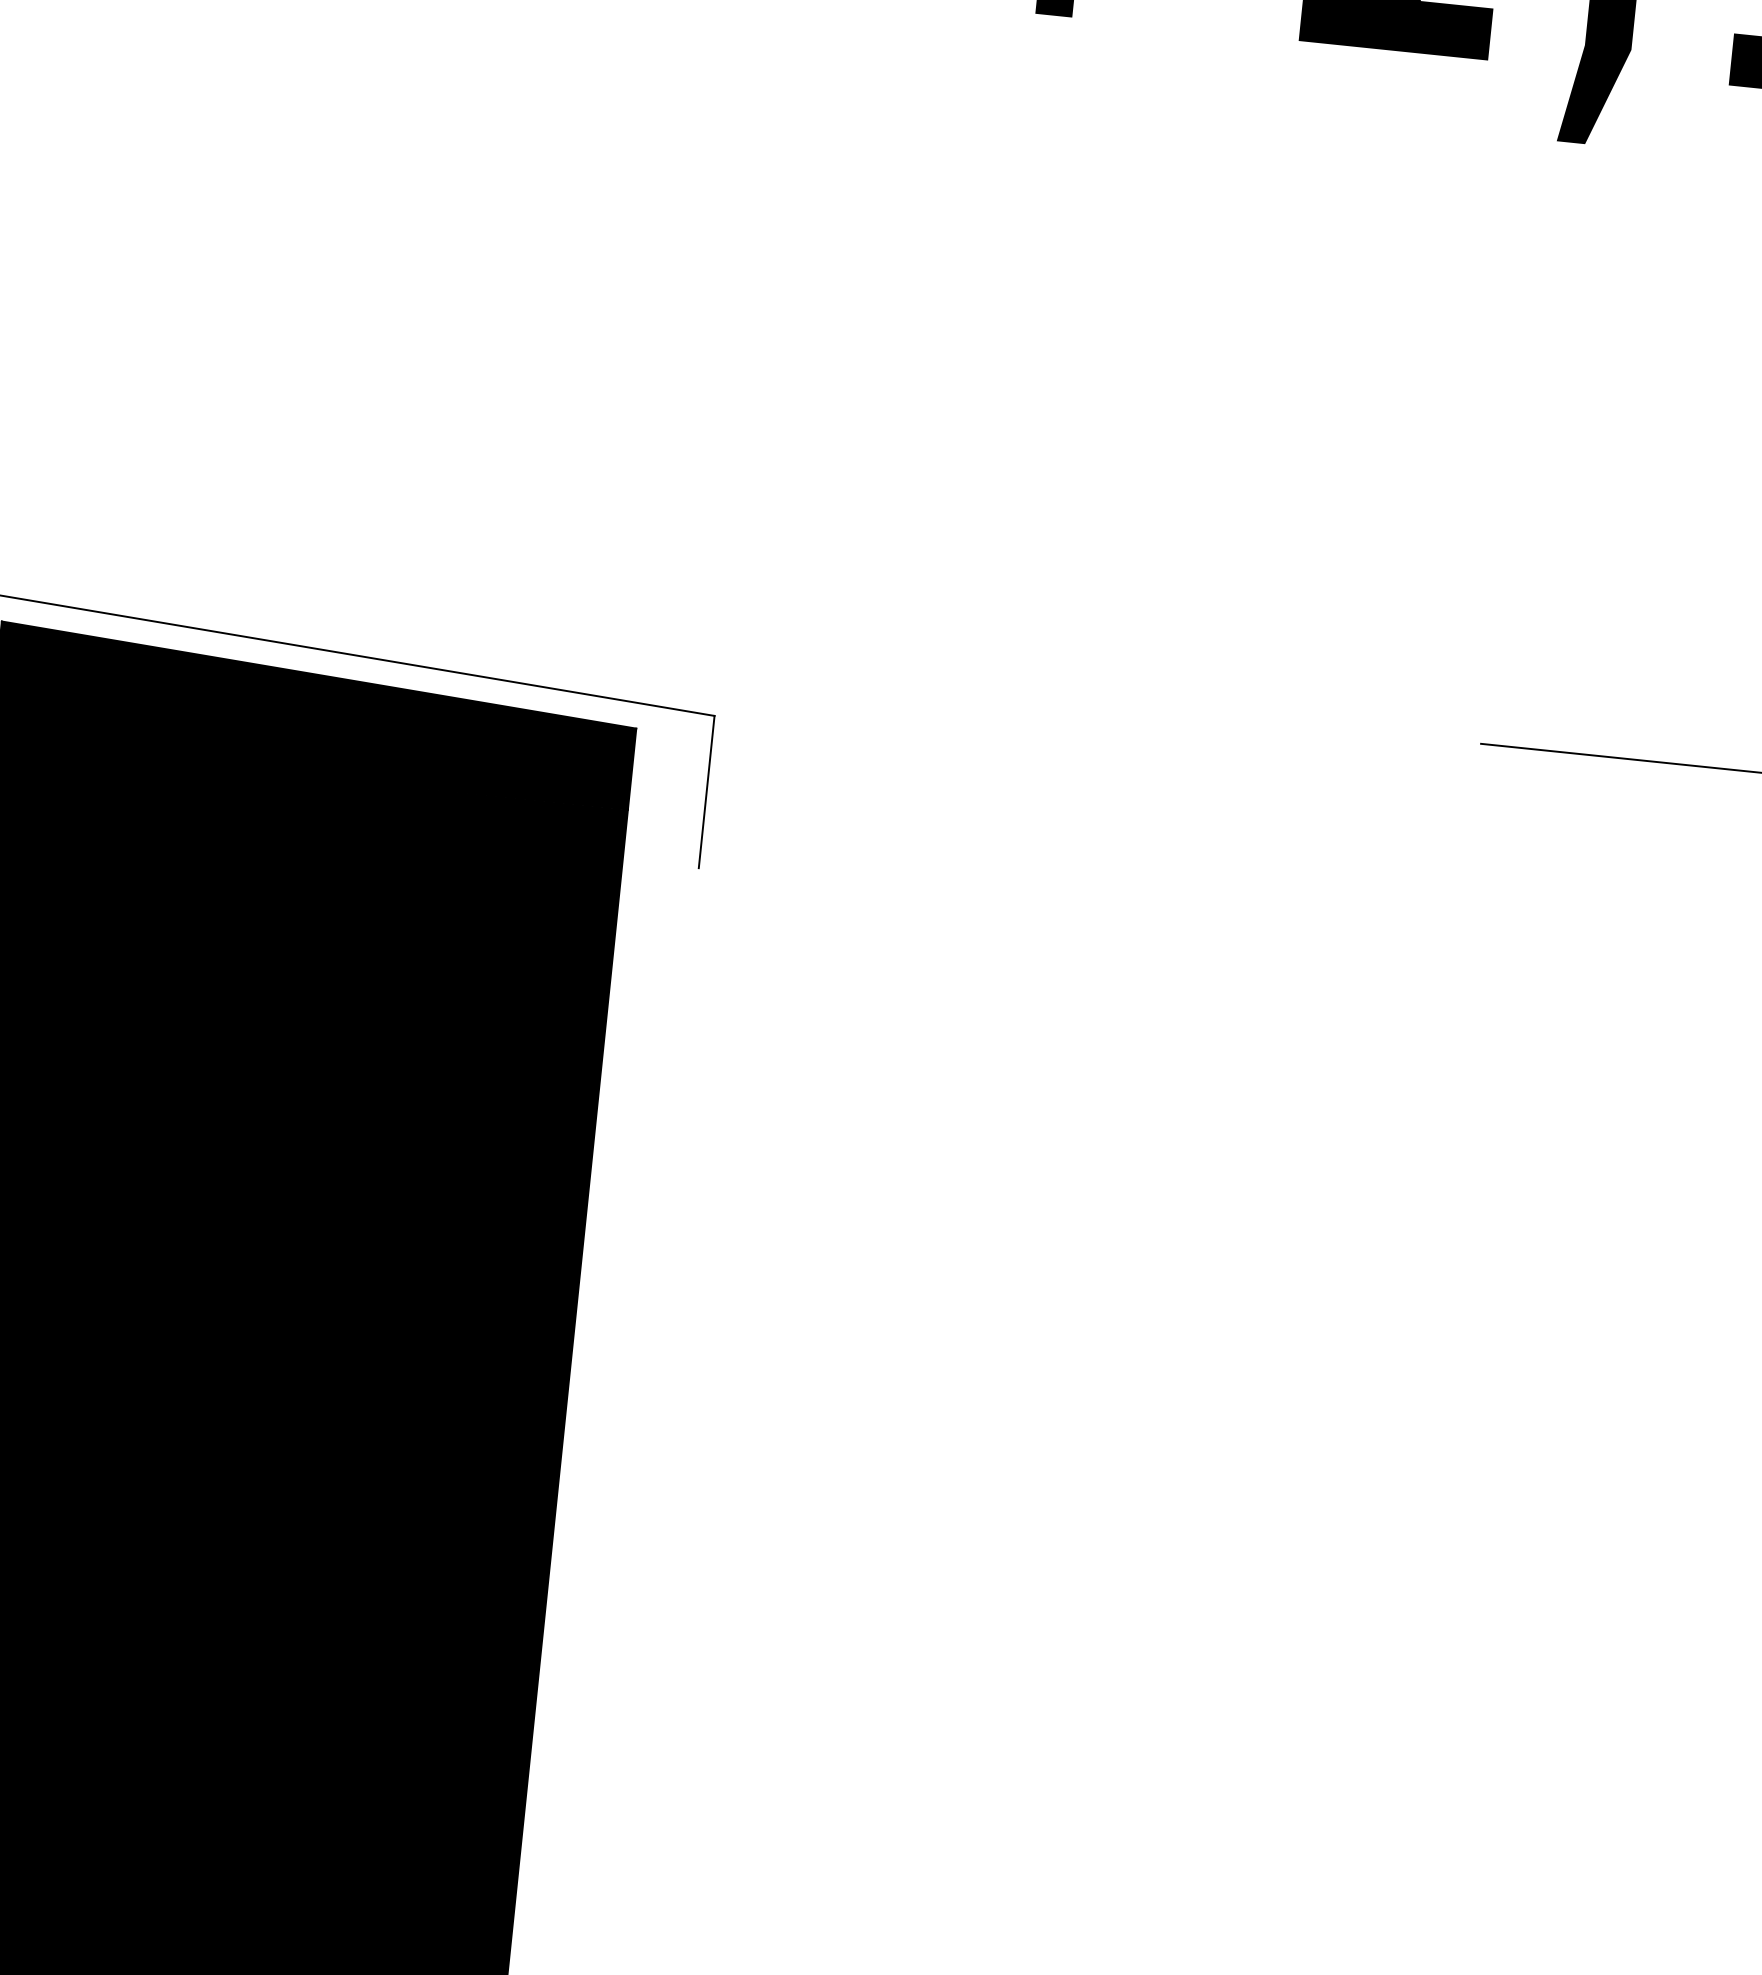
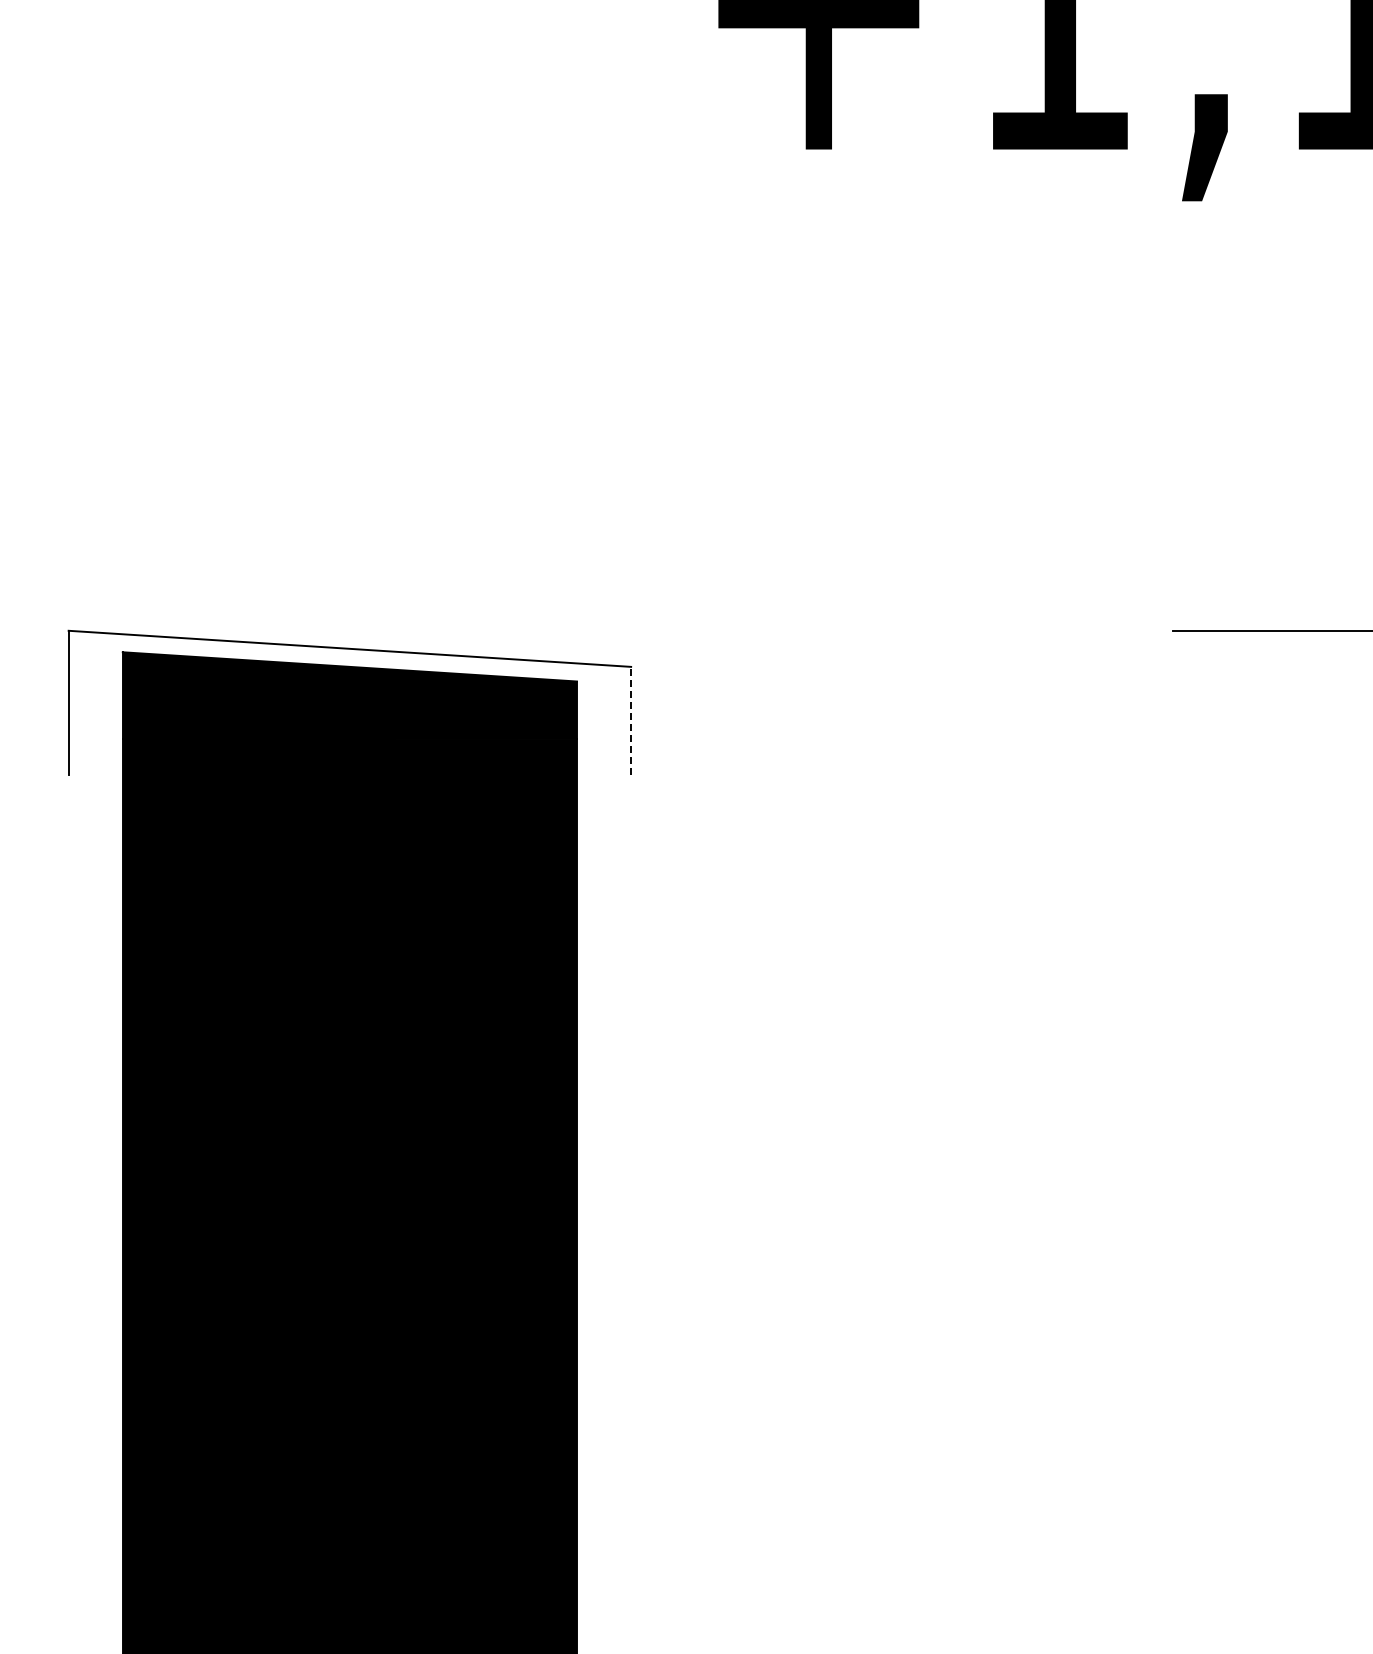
line: (707, 791) -> (631, 720), solid -> dashed

